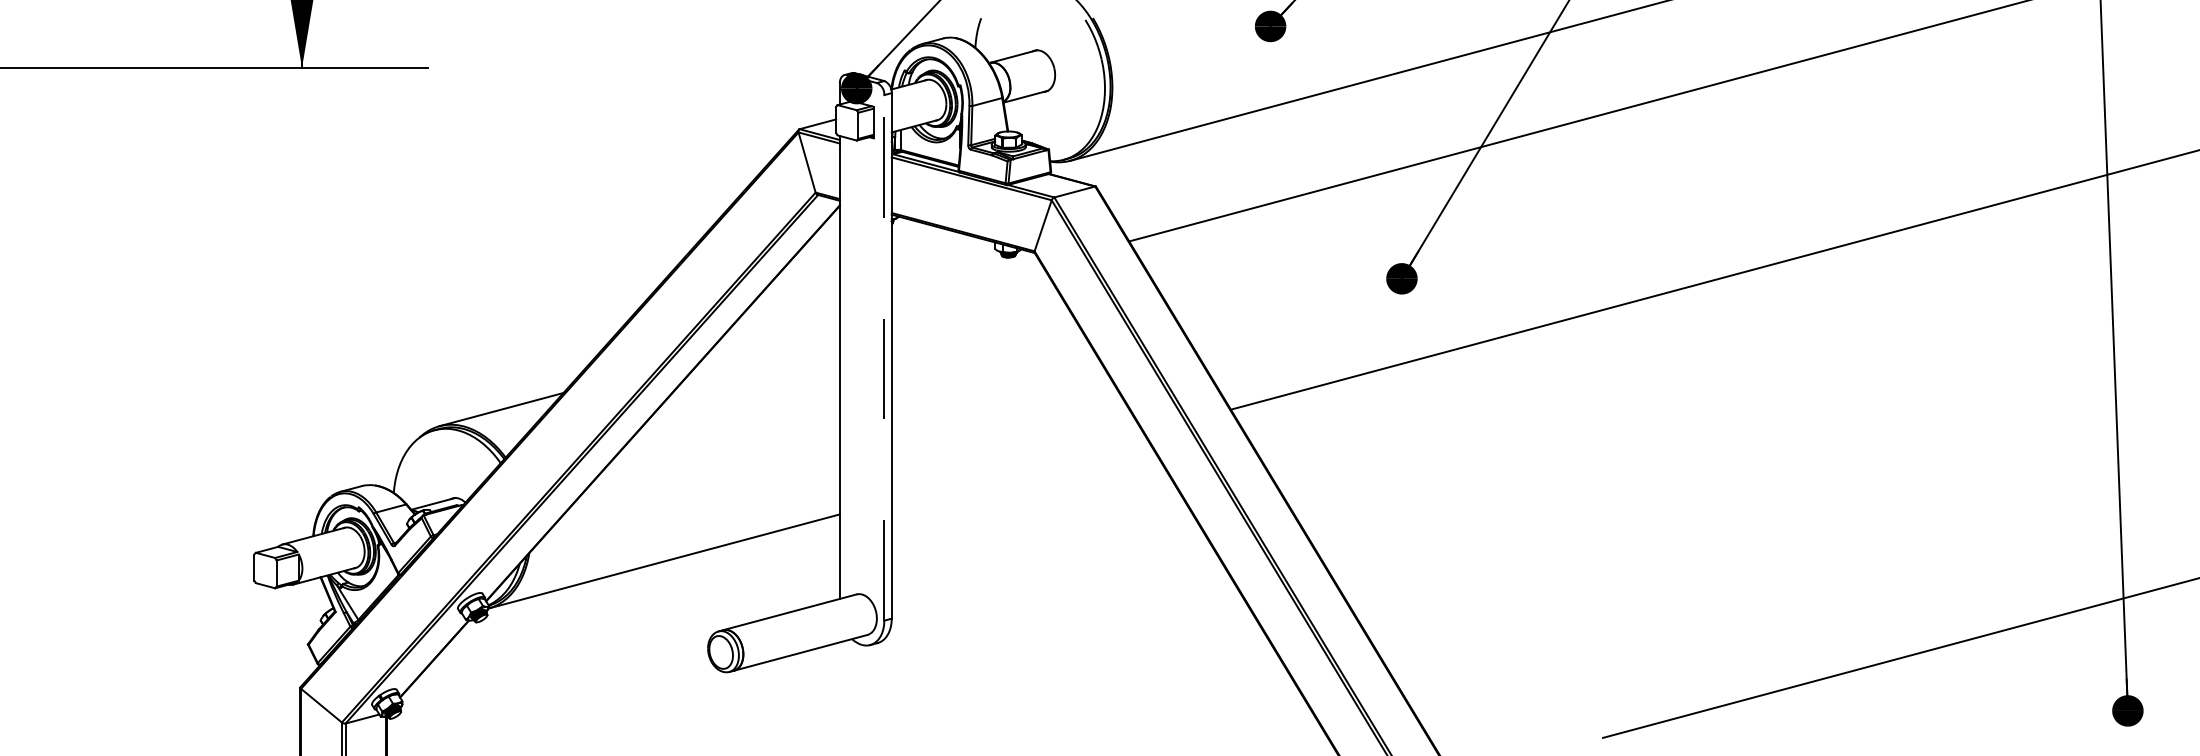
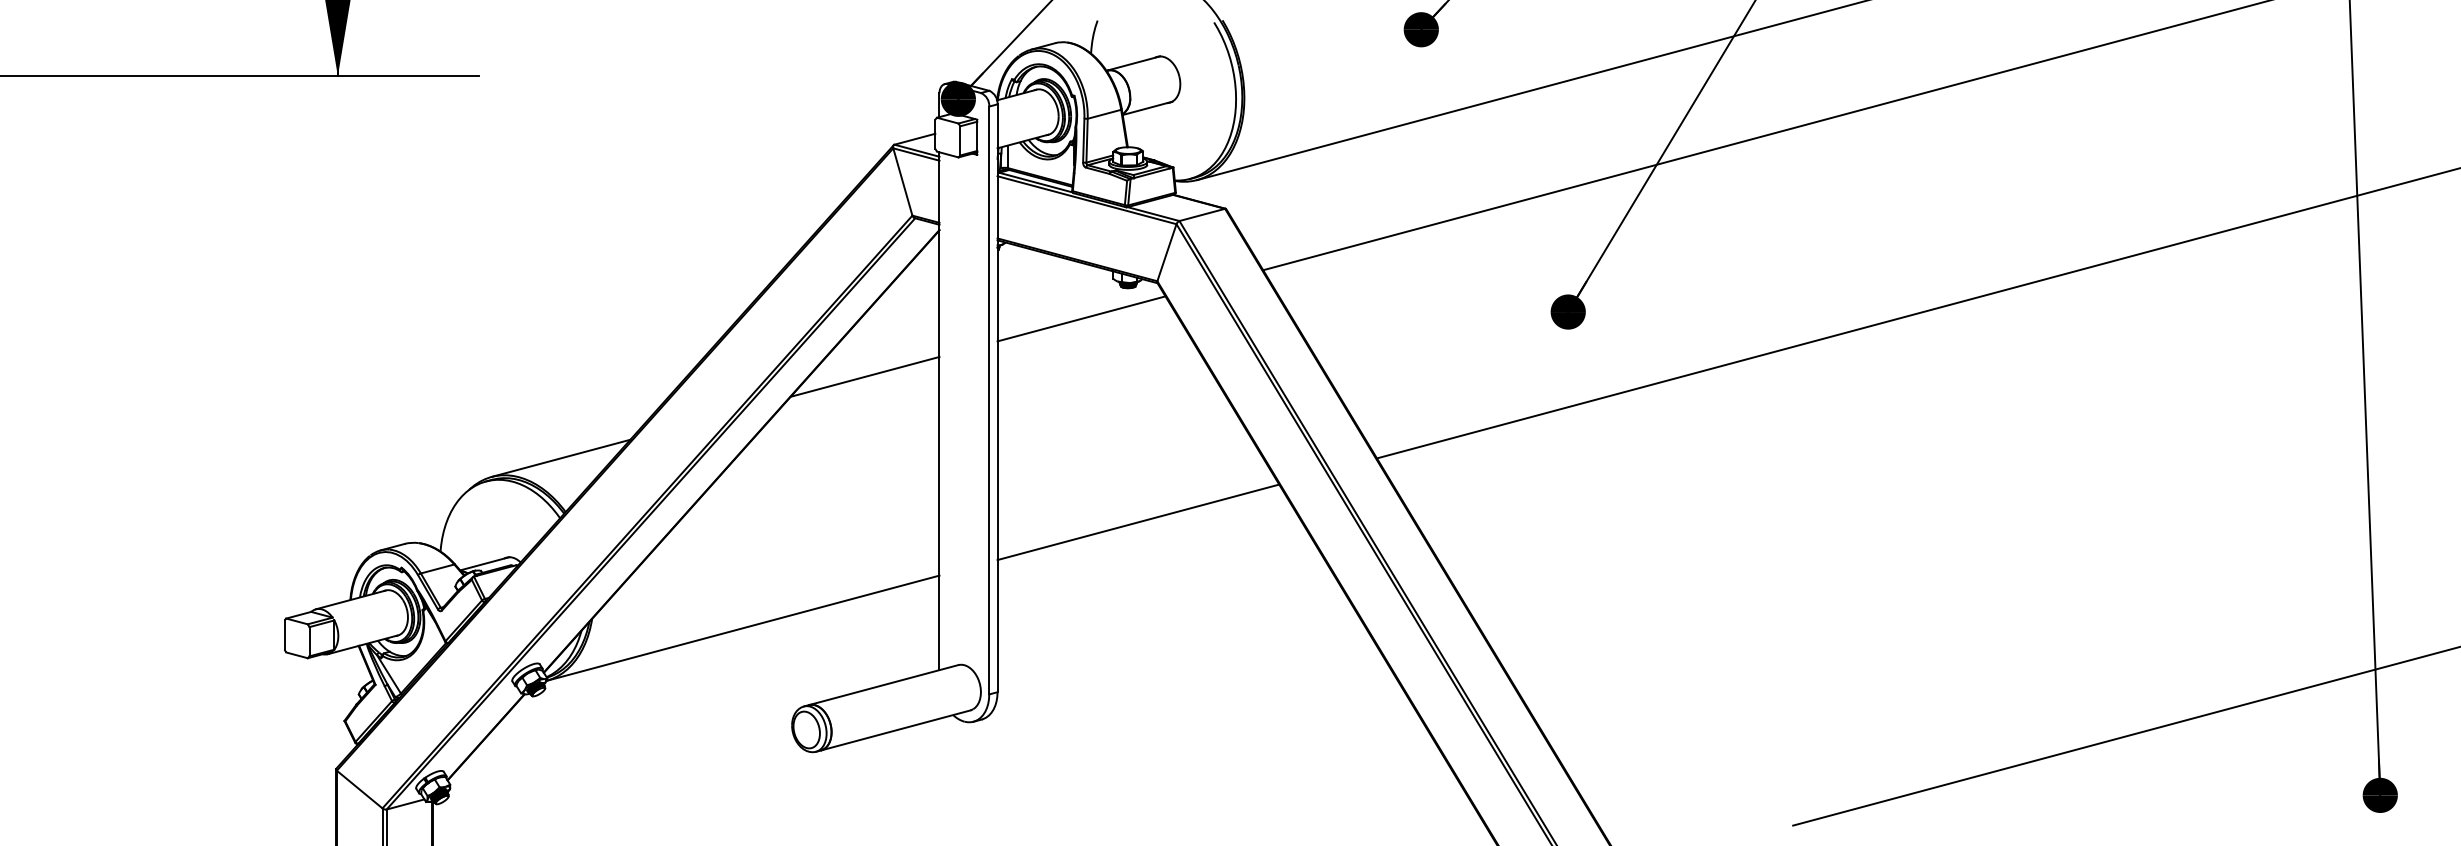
line: (966, 284) -> (1081, 318), added
line: (772, 336) -> (864, 376), added
line: (884, 357) -> (989, 400), dashed -> solid
line: (1017, 466) -> (1138, 521), added

